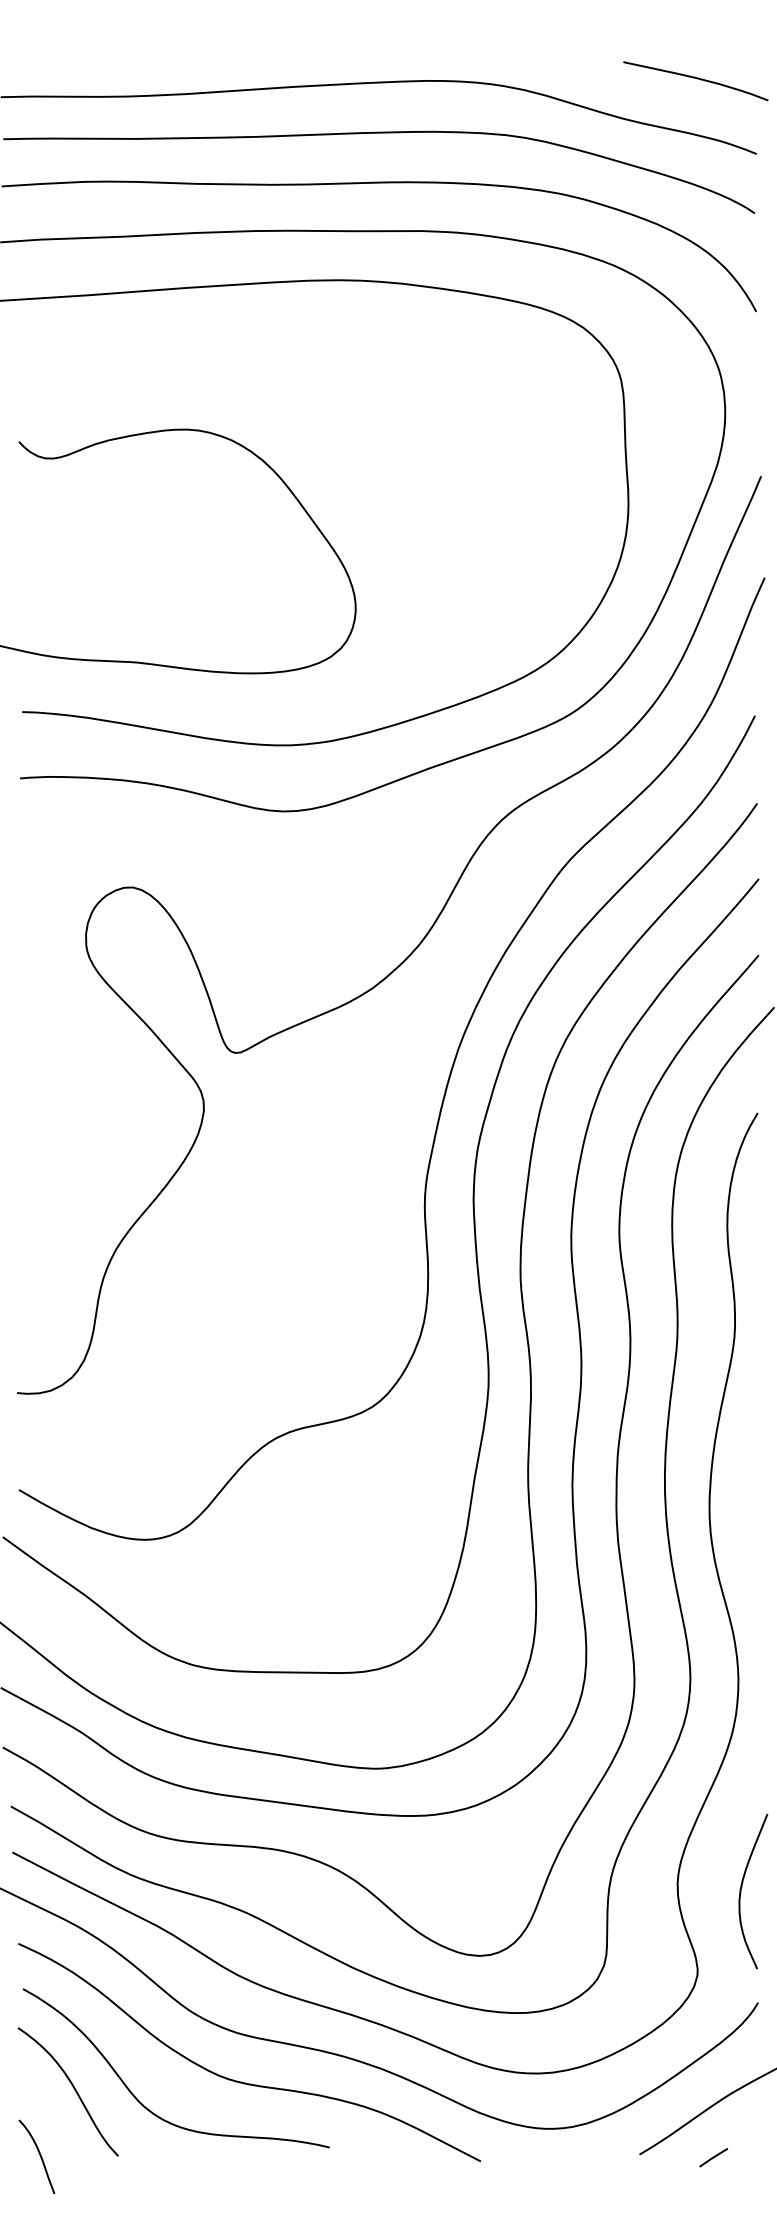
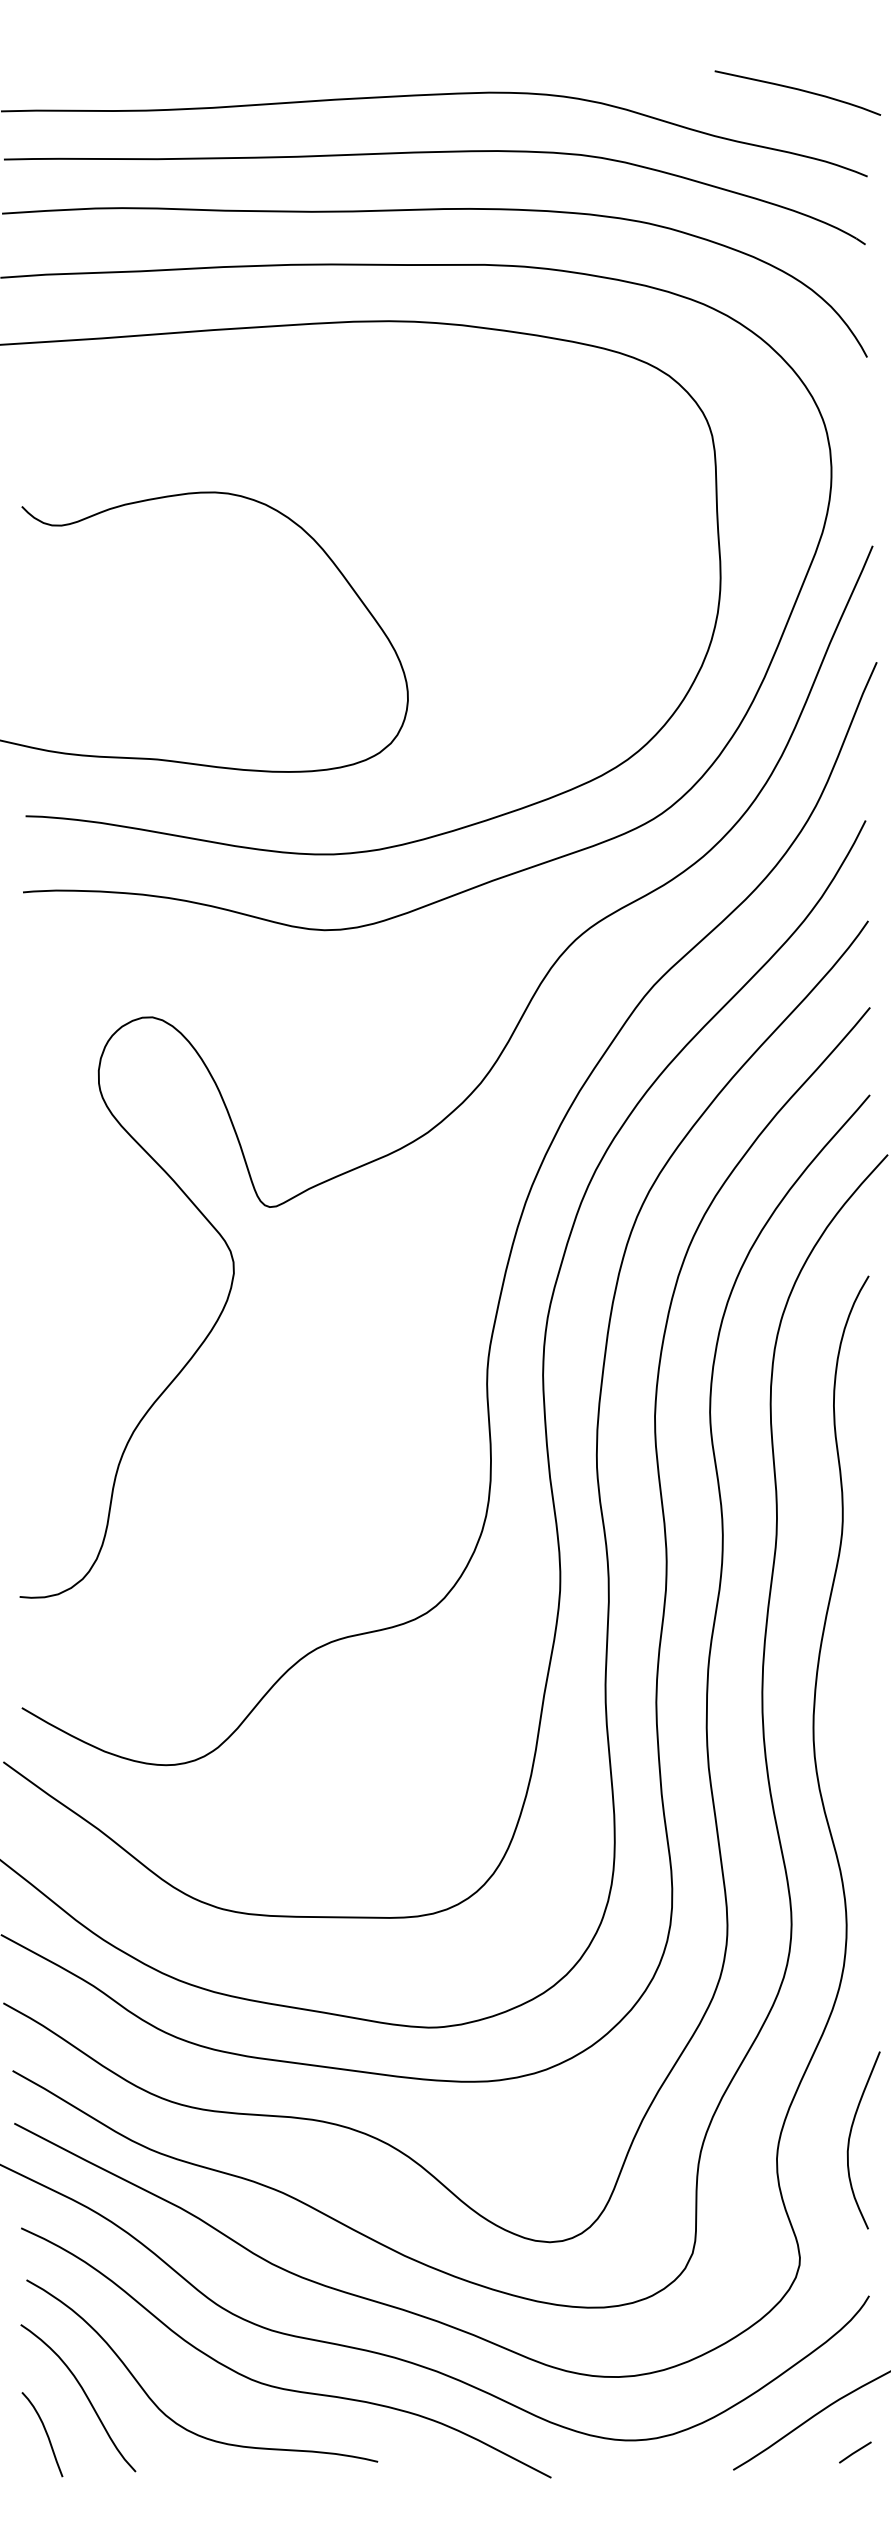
curve: (741, 1889) -> (850, 2138), moved
curve: (39, 2155) -> (45, 2433), moved
line: (713, 2157) -> (855, 2452), moved

